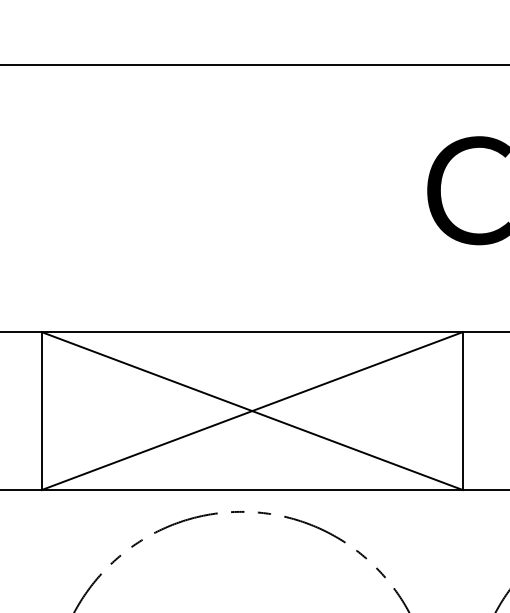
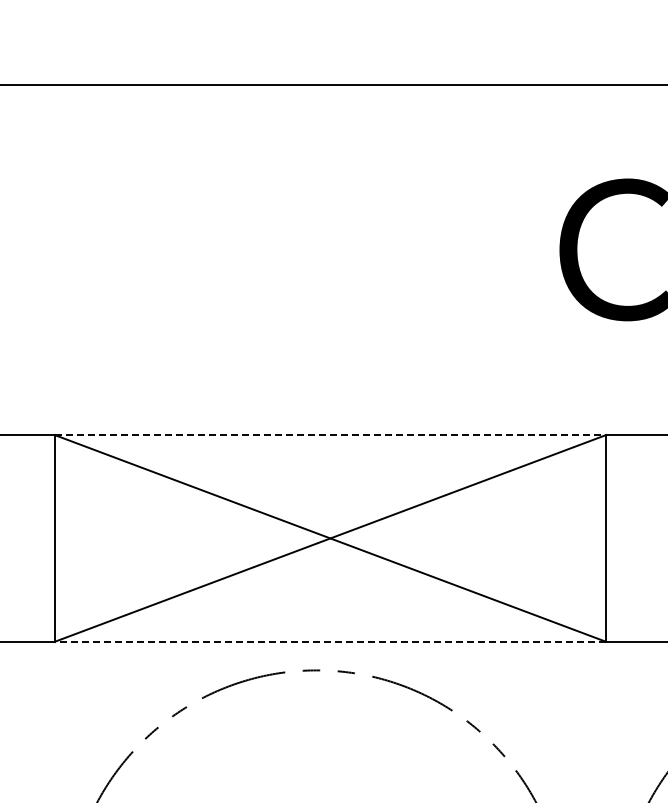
line: (252, 332) -> (330, 435), solid -> dashed
line: (252, 489) -> (330, 641), solid -> dashed

